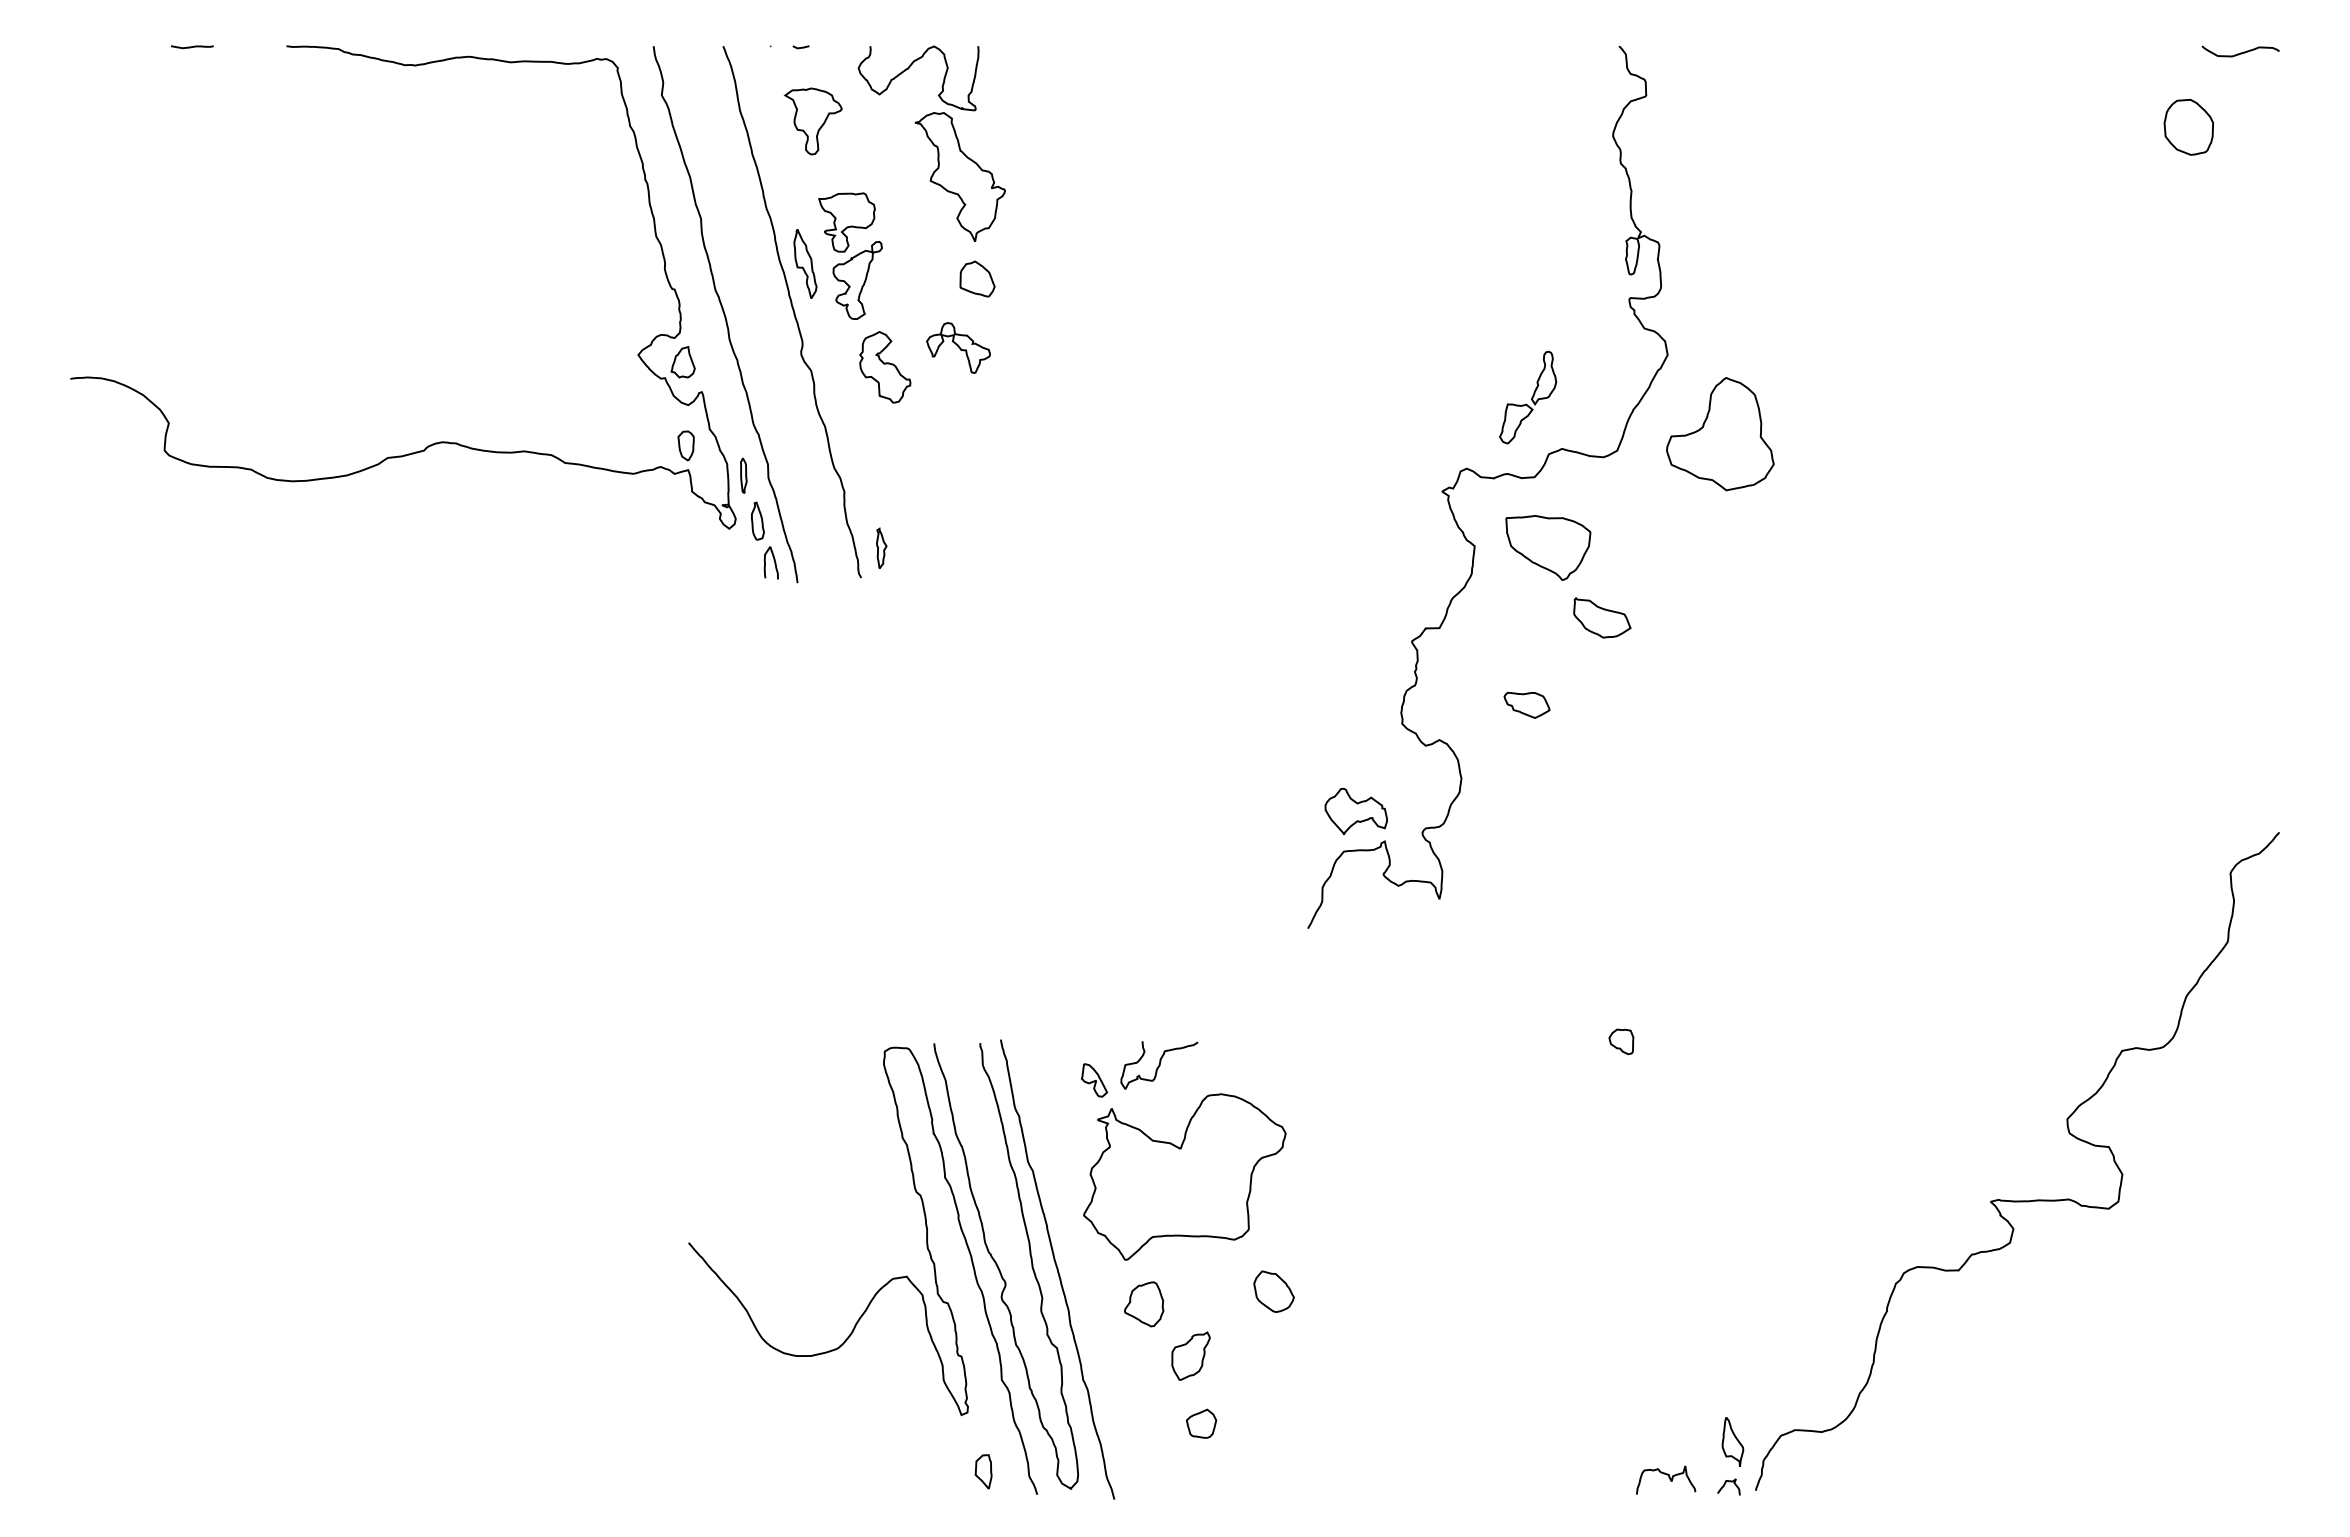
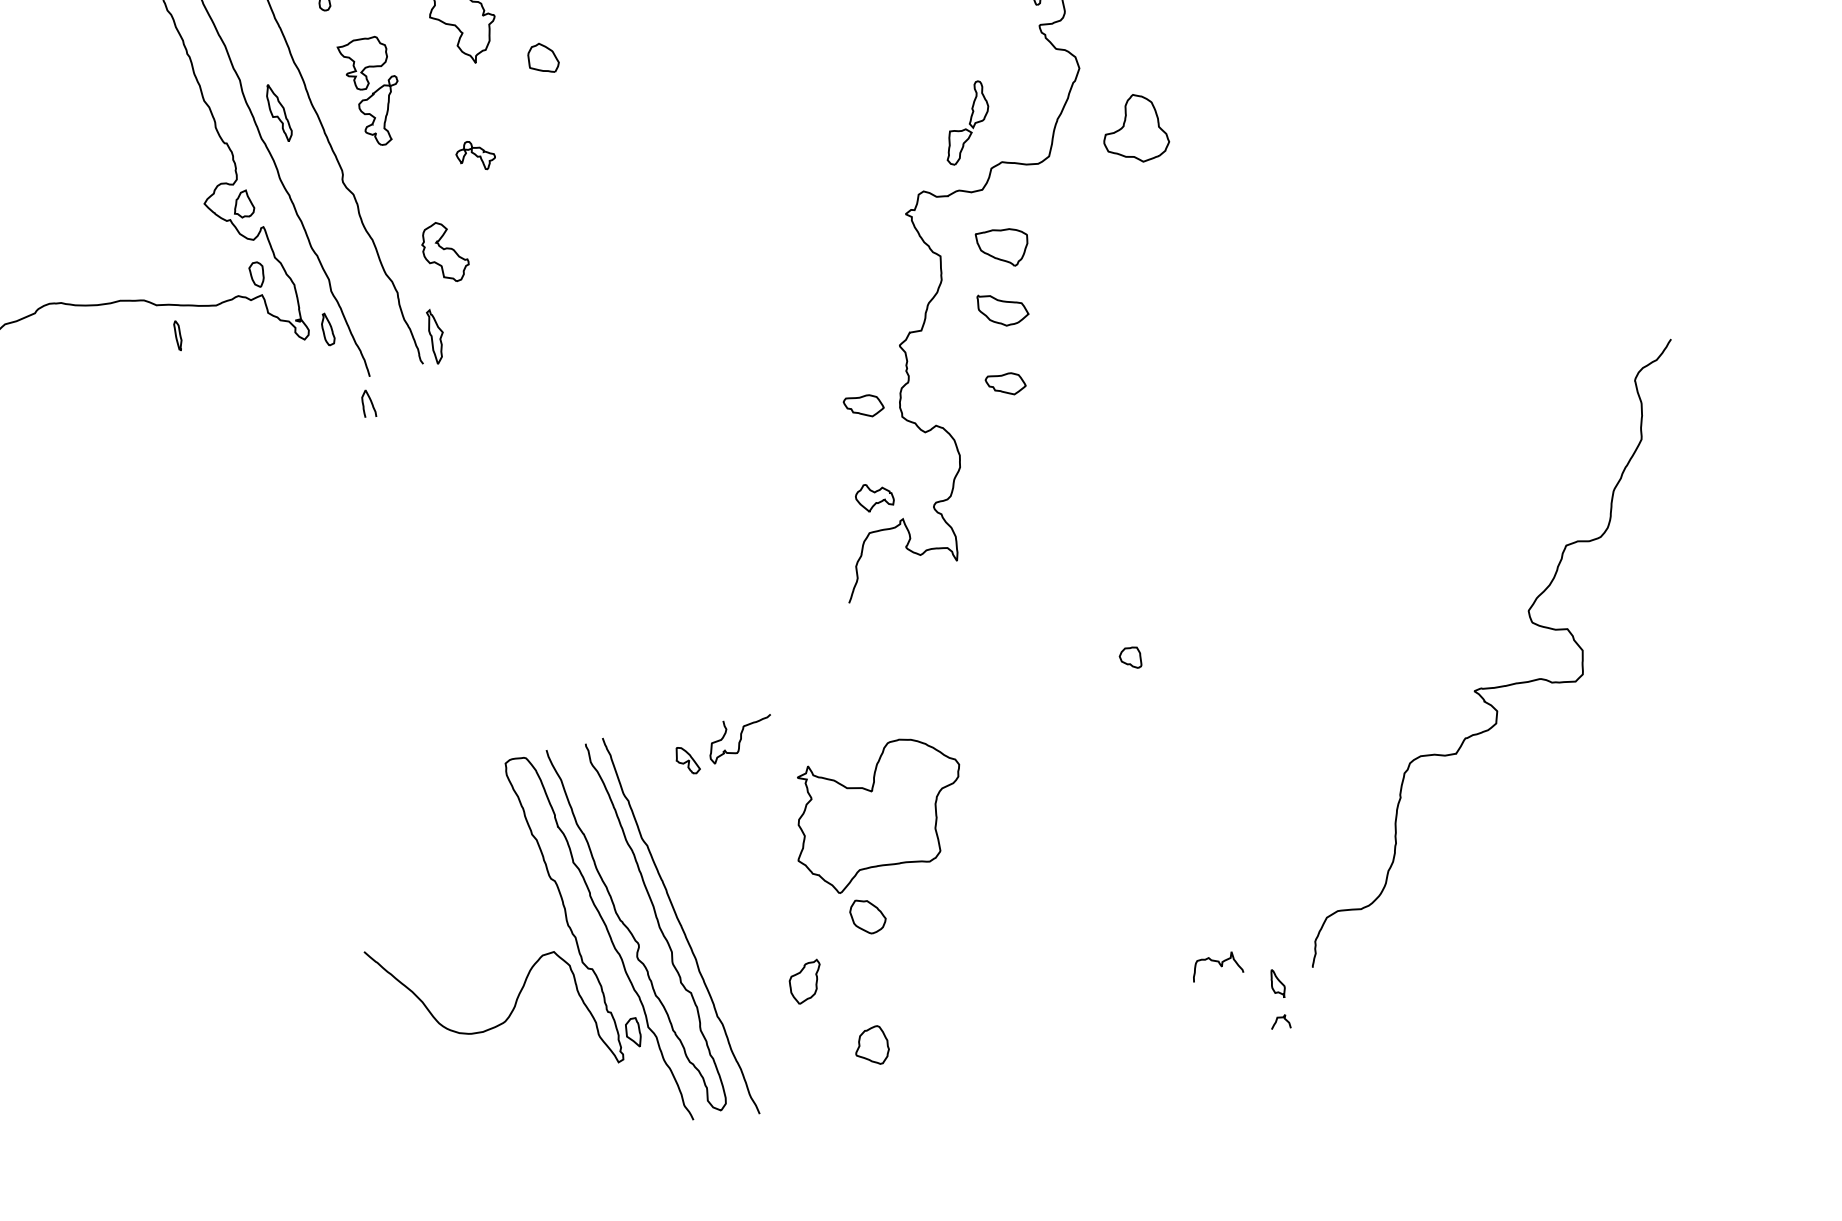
part: (805, 263) -> (279, 112), moved
part: (977, 278) -> (543, 57), moved
part: (958, 347) -> (475, 155), size x0.7
part: (885, 367) -> (445, 252), moved
part: (1720, 434) -> (1134, 129), size x0.7
part: (743, 475) -> (178, 335), moved
part: (881, 547) -> (436, 335), size x1.6
part: (1548, 547) -> (1003, 247), size x0.7
curve: (773, 560) -> (370, 401), moved
part: (1602, 617) -> (1003, 308), moved
part: (1359, 704) -> (863, 406), added
part: (1355, 810) -> (873, 496), size x0.7
part: (1184, 1176) -> (878, 814), moved
curve: (2017, 1200) -> (1496, 686), moved
part: (1144, 1304) -> (872, 1046), moved
part: (1201, 1423) -> (823, 1037), removed
part: (1732, 1441) -> (1277, 983), size x0.7
part: (983, 1471) -> (633, 1032), moved
curve: (1668, 1477) -> (1218, 963), moved

